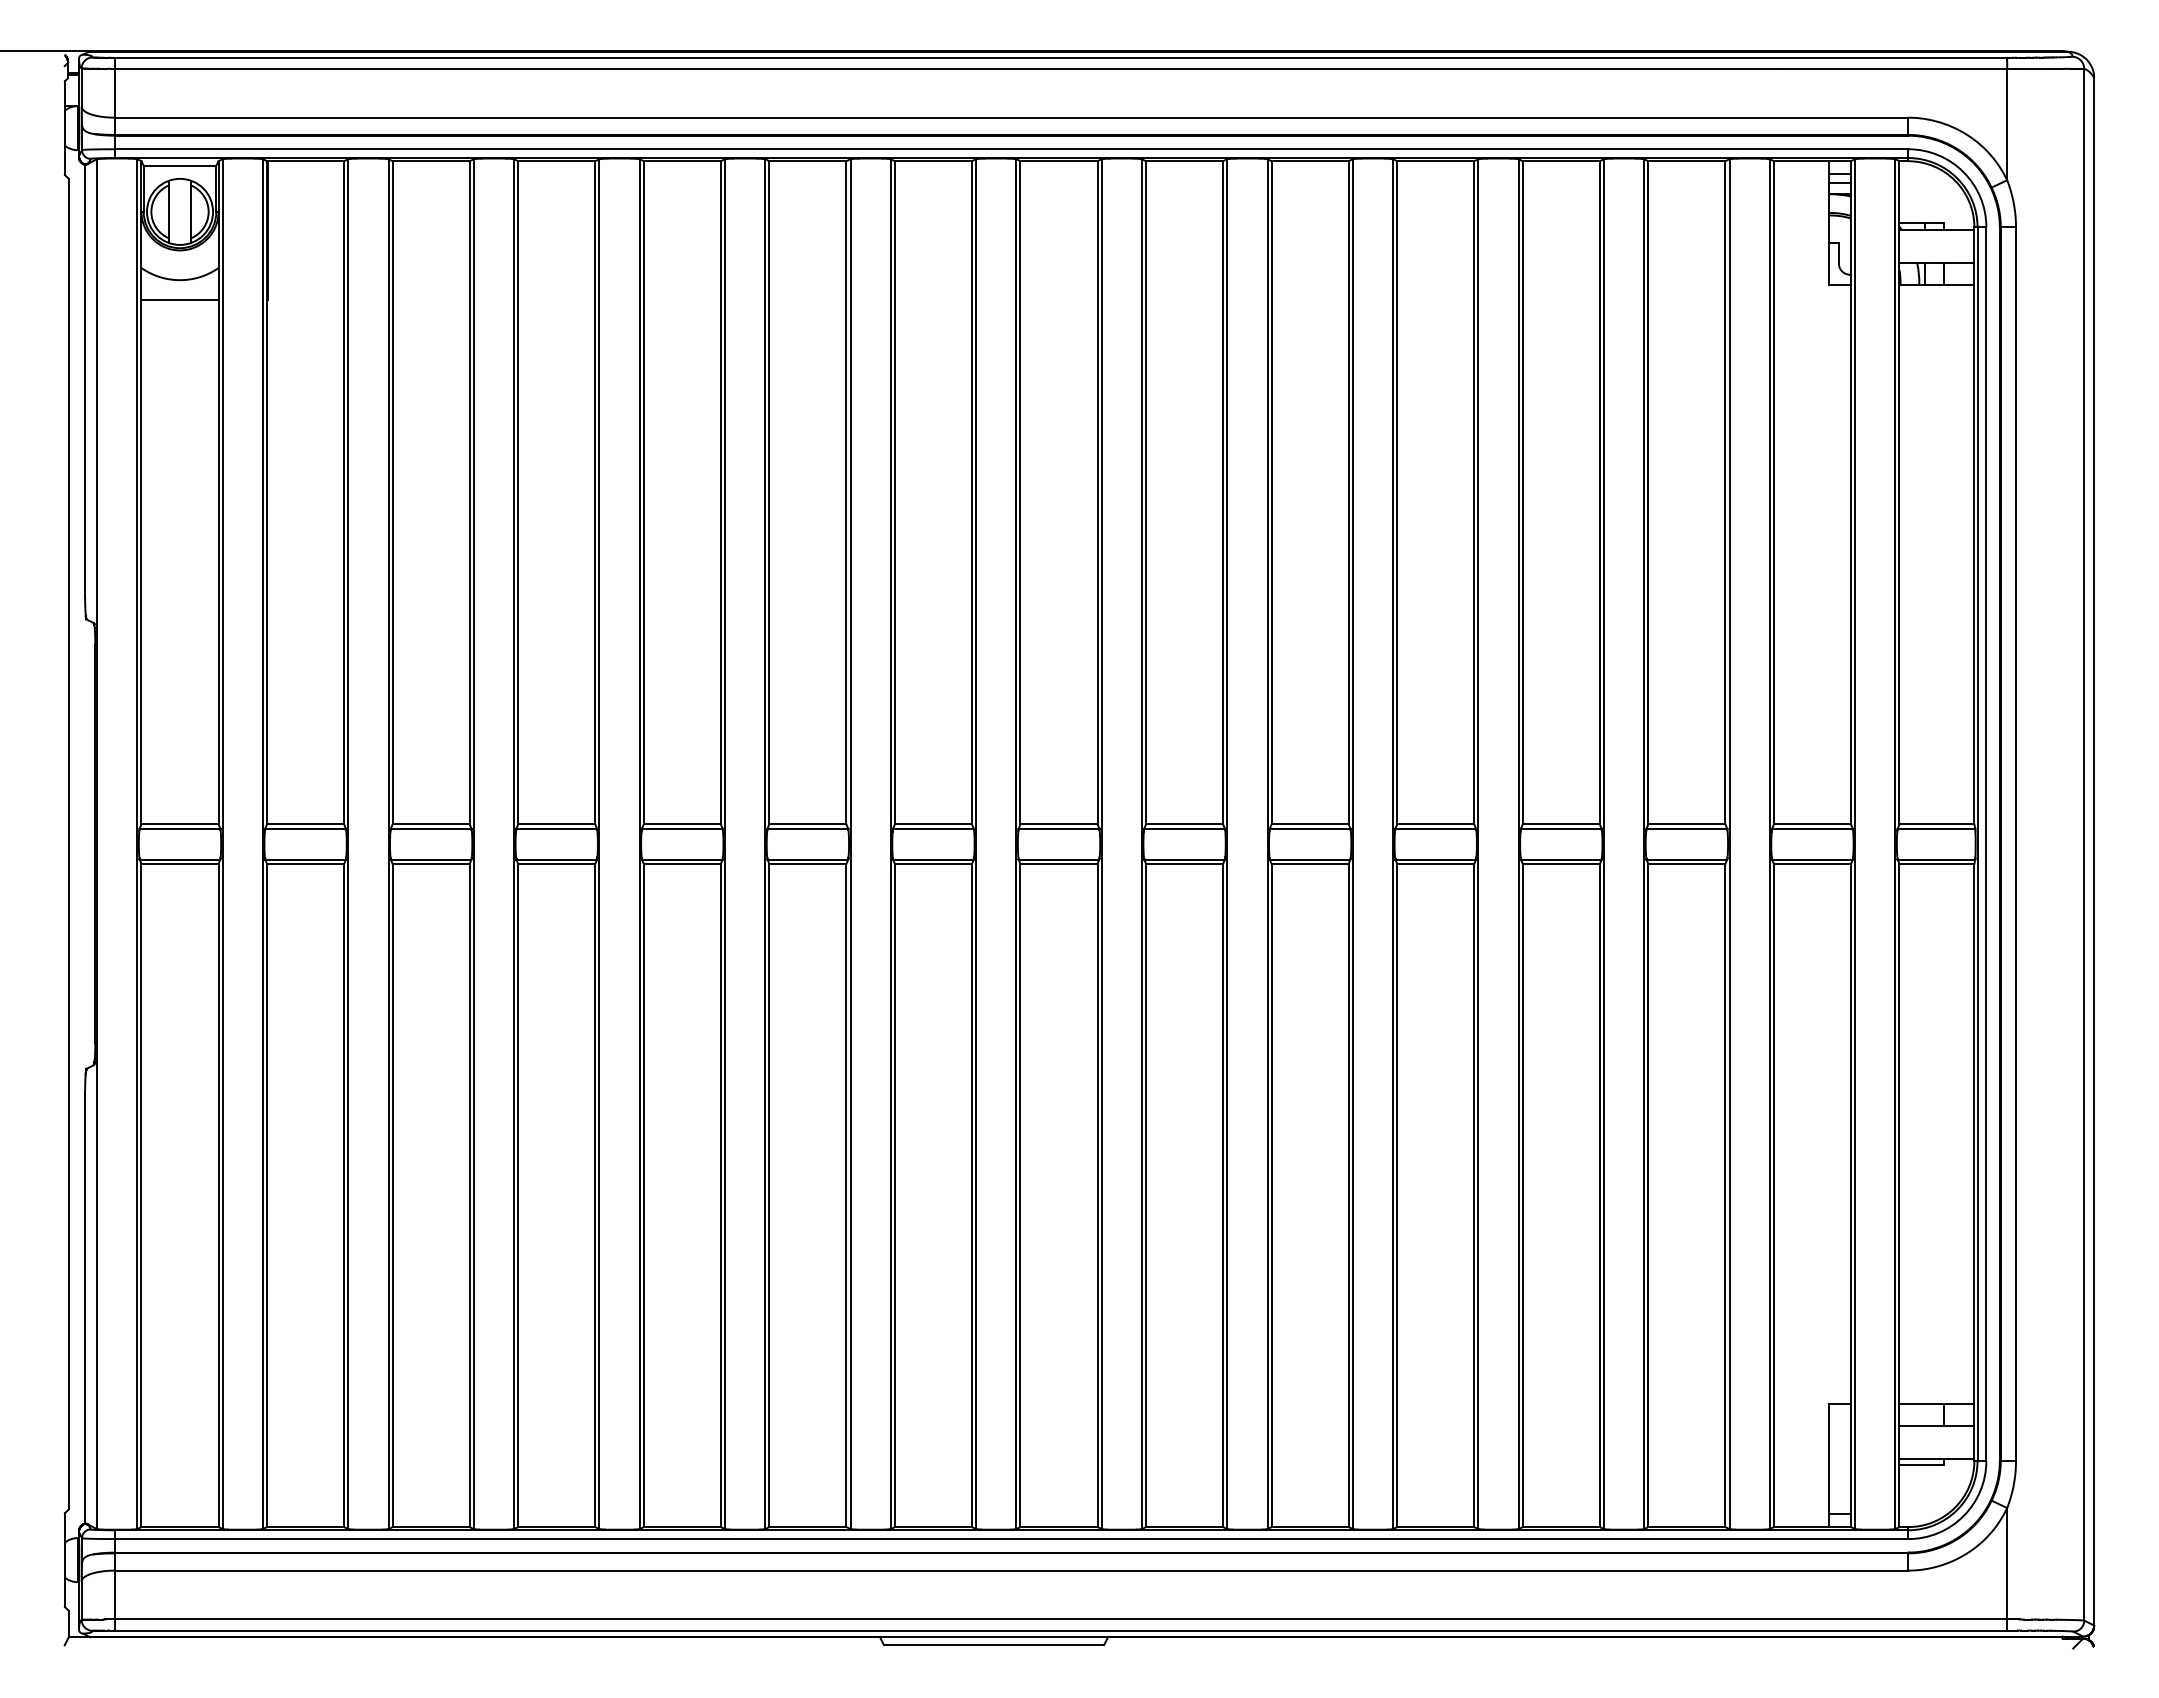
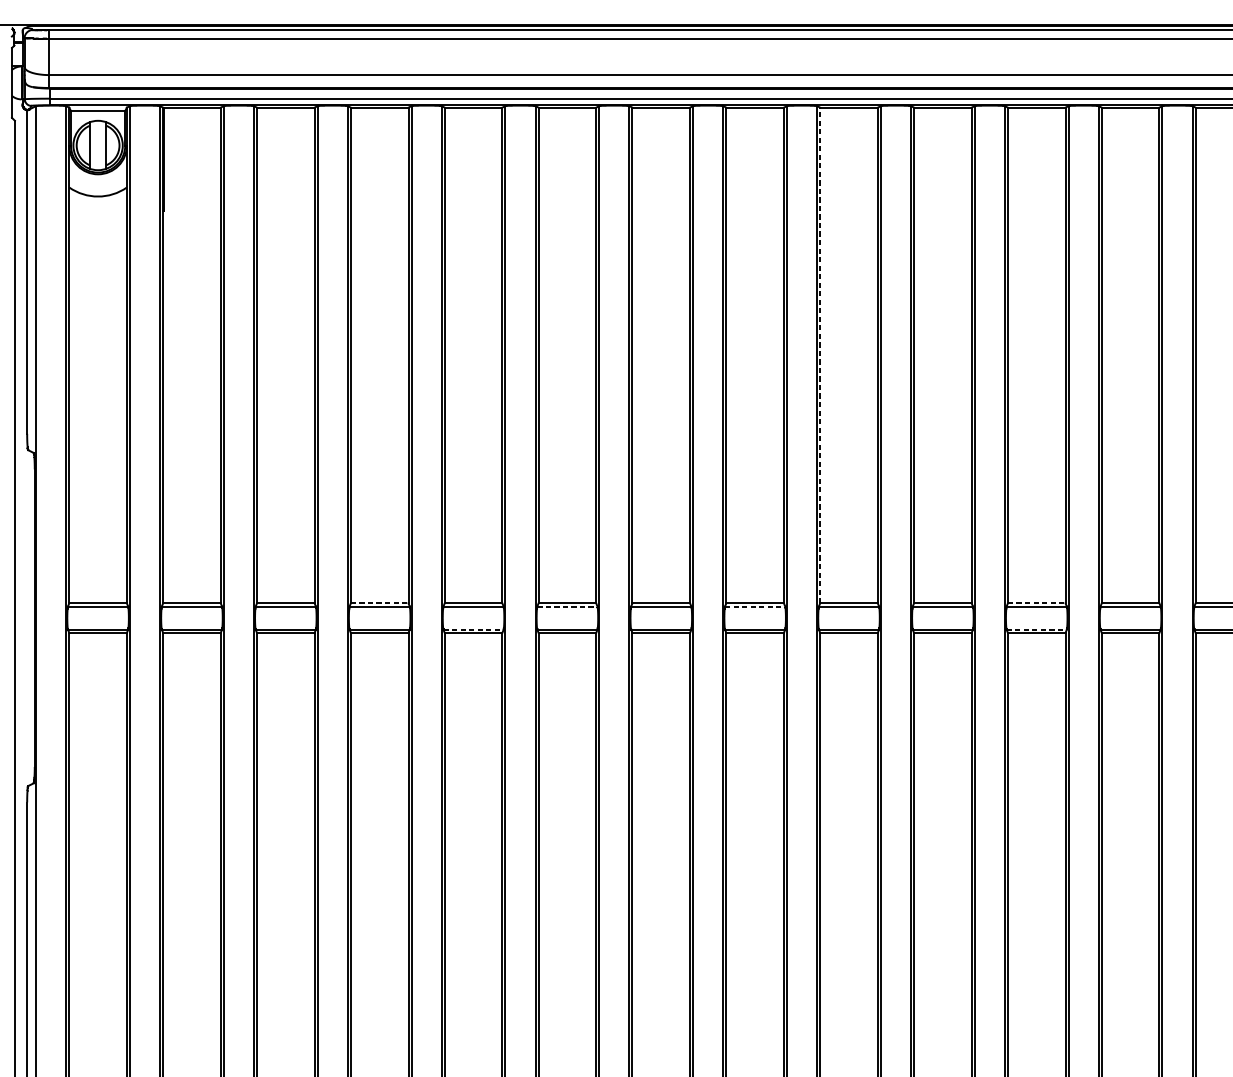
line: (179, 300) -> (97, 211), removed
line: (1146, 492) -> (820, 355), solid -> dashed
line: (556, 824) -> (379, 603), solid -> dashed
line: (1435, 824) -> (1036, 603), solid -> dashed
line: (808, 828) -> (567, 606), solid -> dashed
line: (1059, 828) -> (755, 606), solid -> dashed
line: (682, 859) -> (473, 629), solid -> dashed
line: (1436, 859) -> (1037, 629), solid -> dashed

